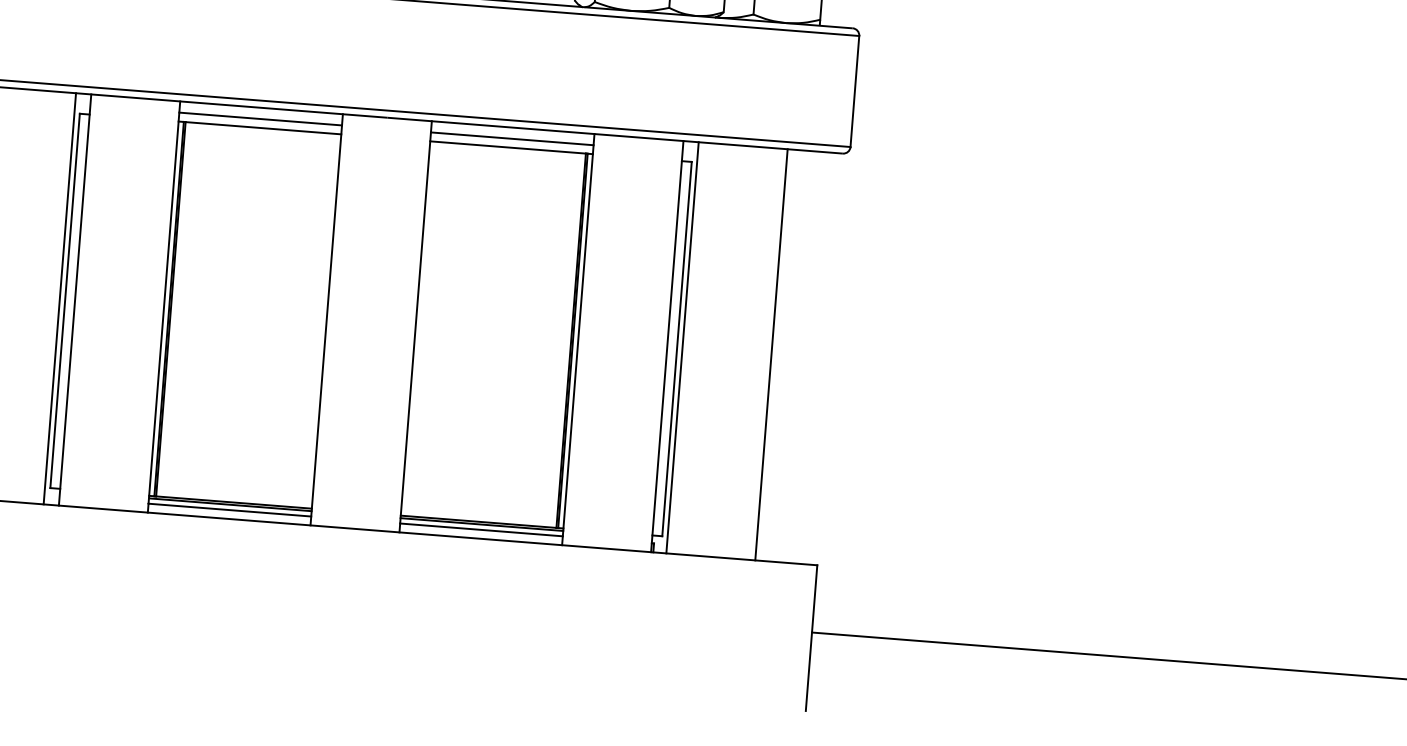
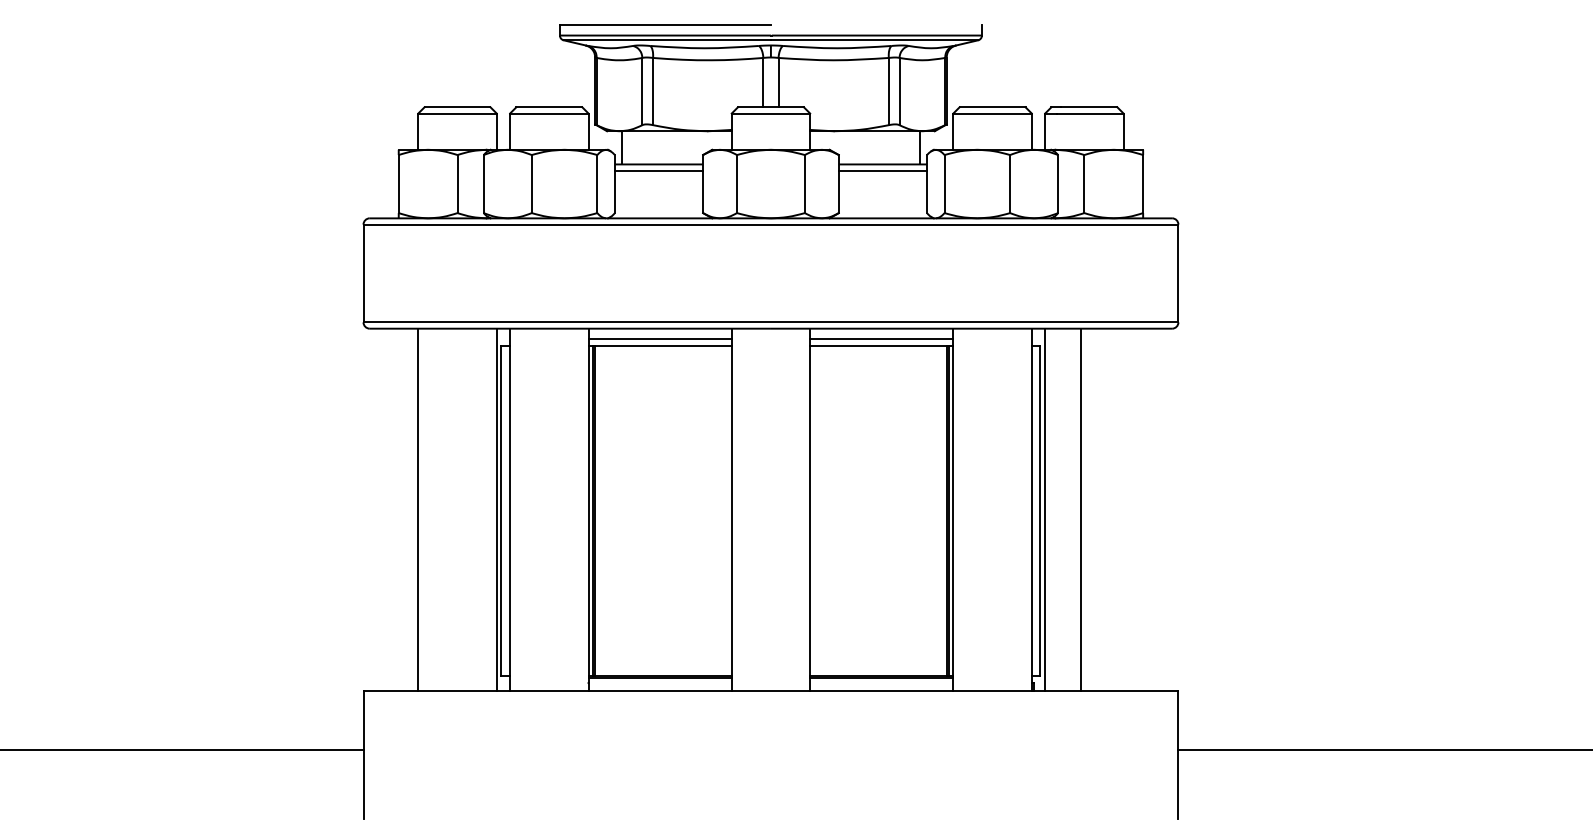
line: (771, 354) -> (1080, 509), moved
line: (229, 510) -> (659, 683), removed
line: (481, 530) -> (881, 683), removed

